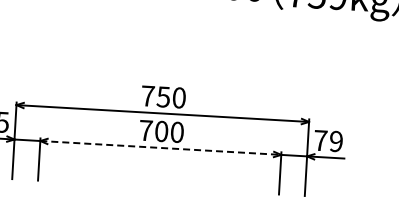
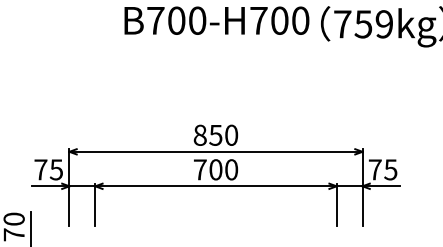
text: (147, 95) -> (199, 134), 750 -> 850
text: (335, 141) -> (390, 169), 79 -> 75
line: (161, 148) -> (216, 186), dashed -> solid

